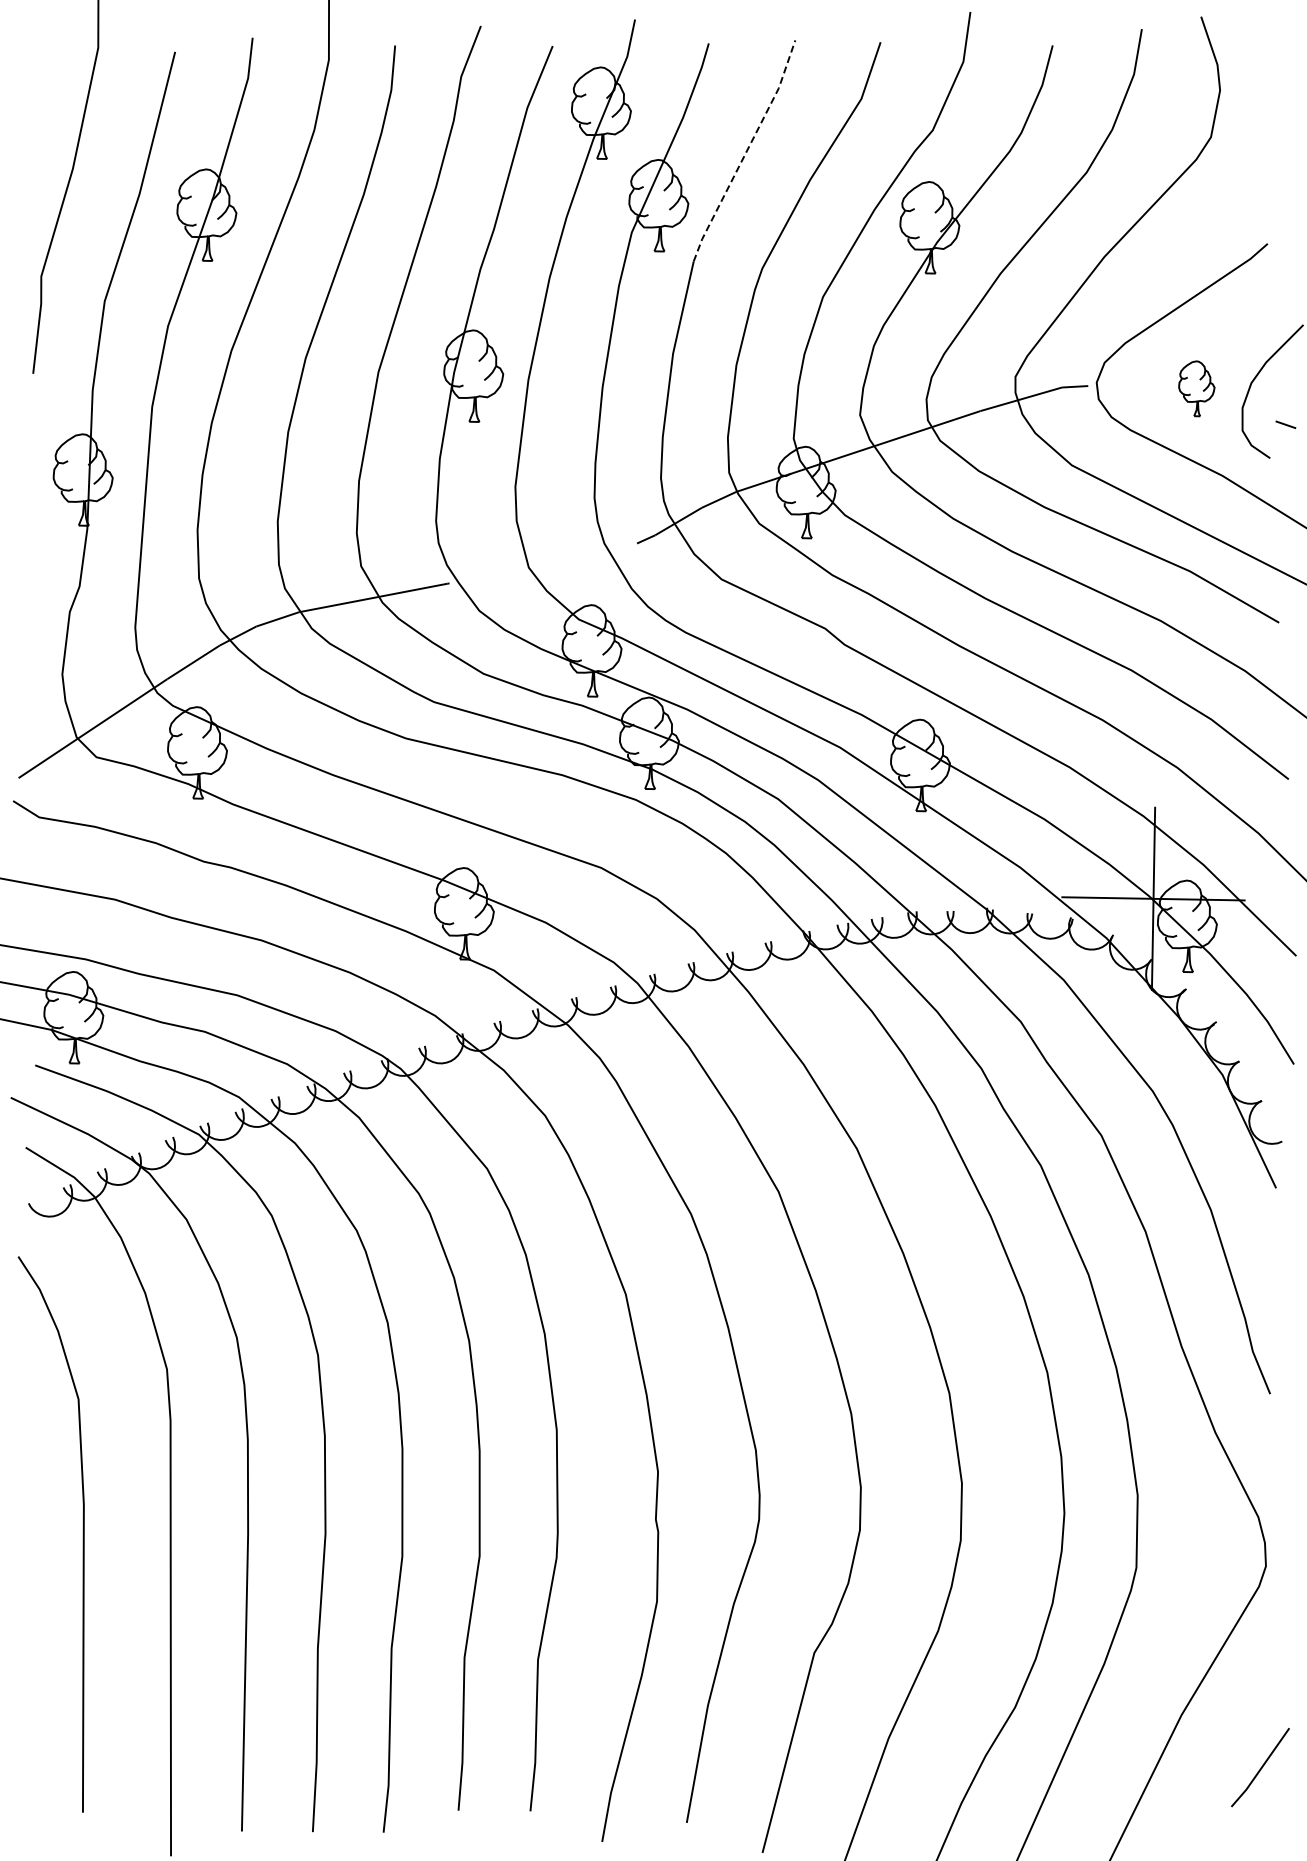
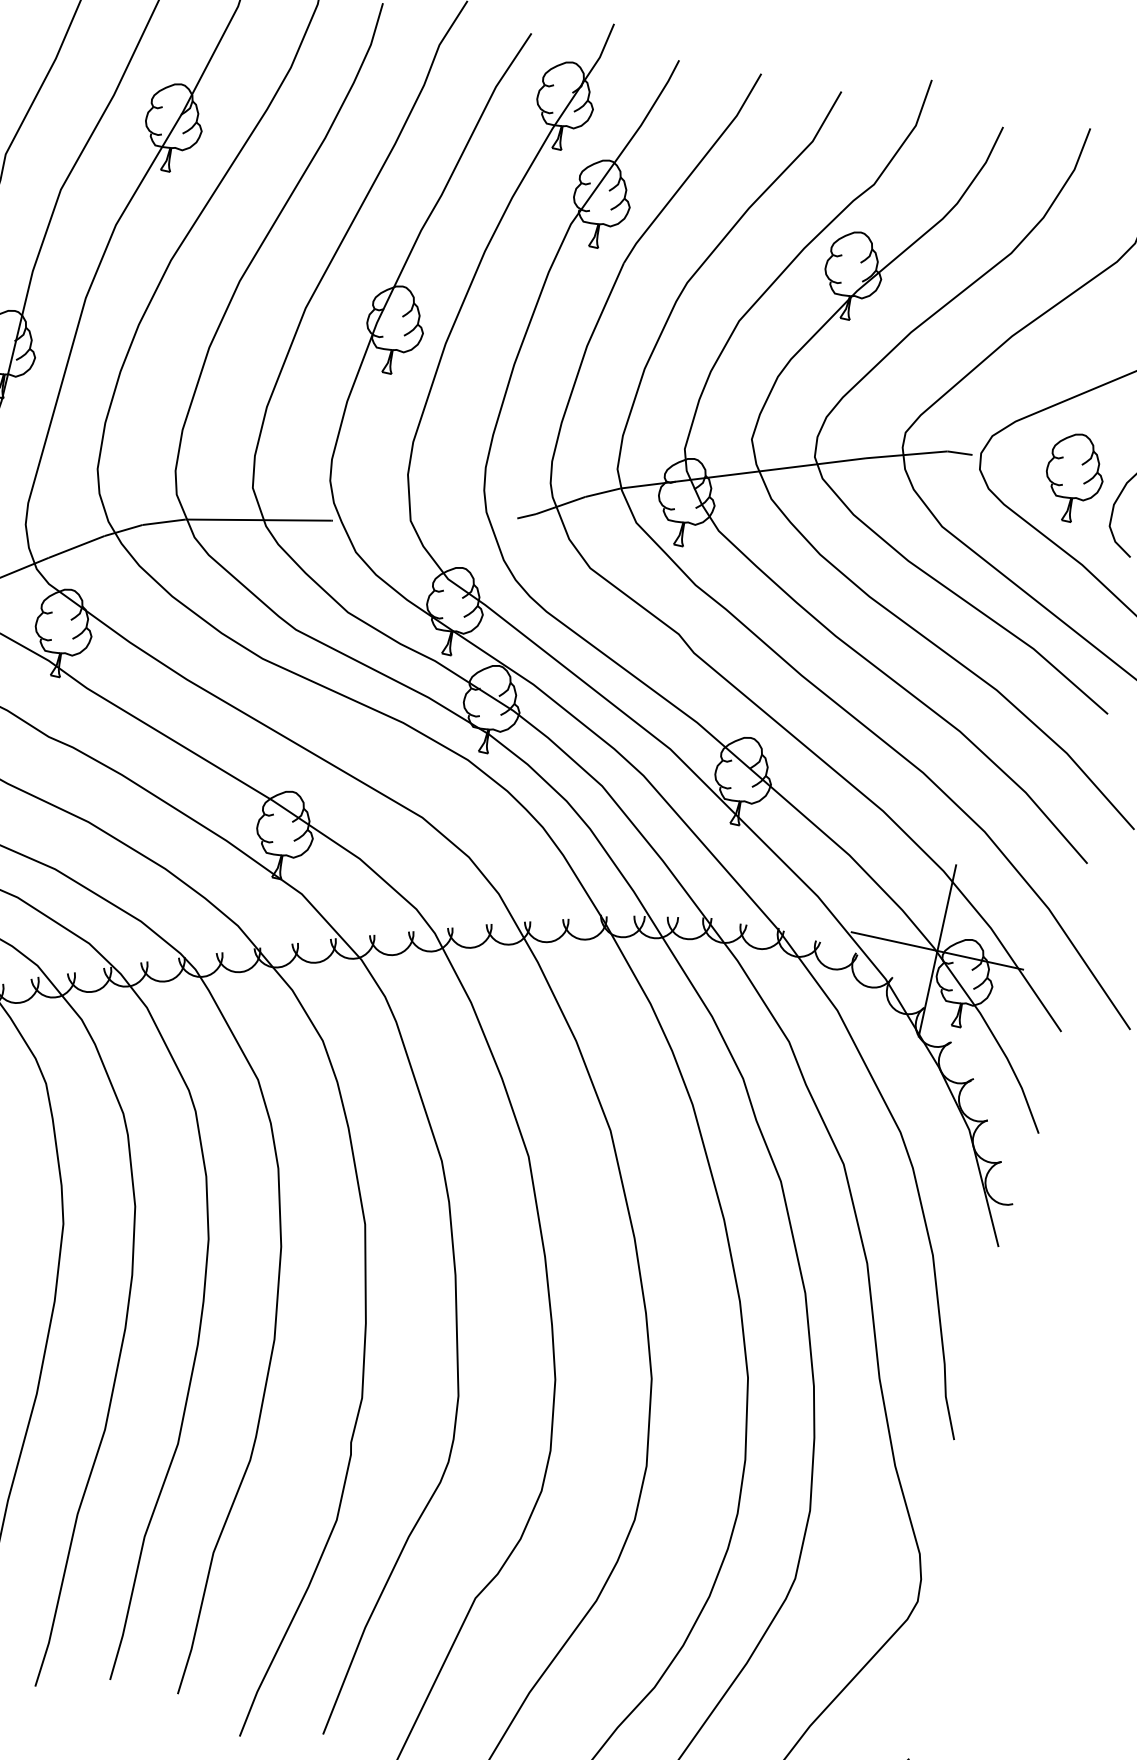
line: (746, 152) -> (694, 170), dashed -> solid
part: (1196, 388) -> (1074, 477), size x1.67

